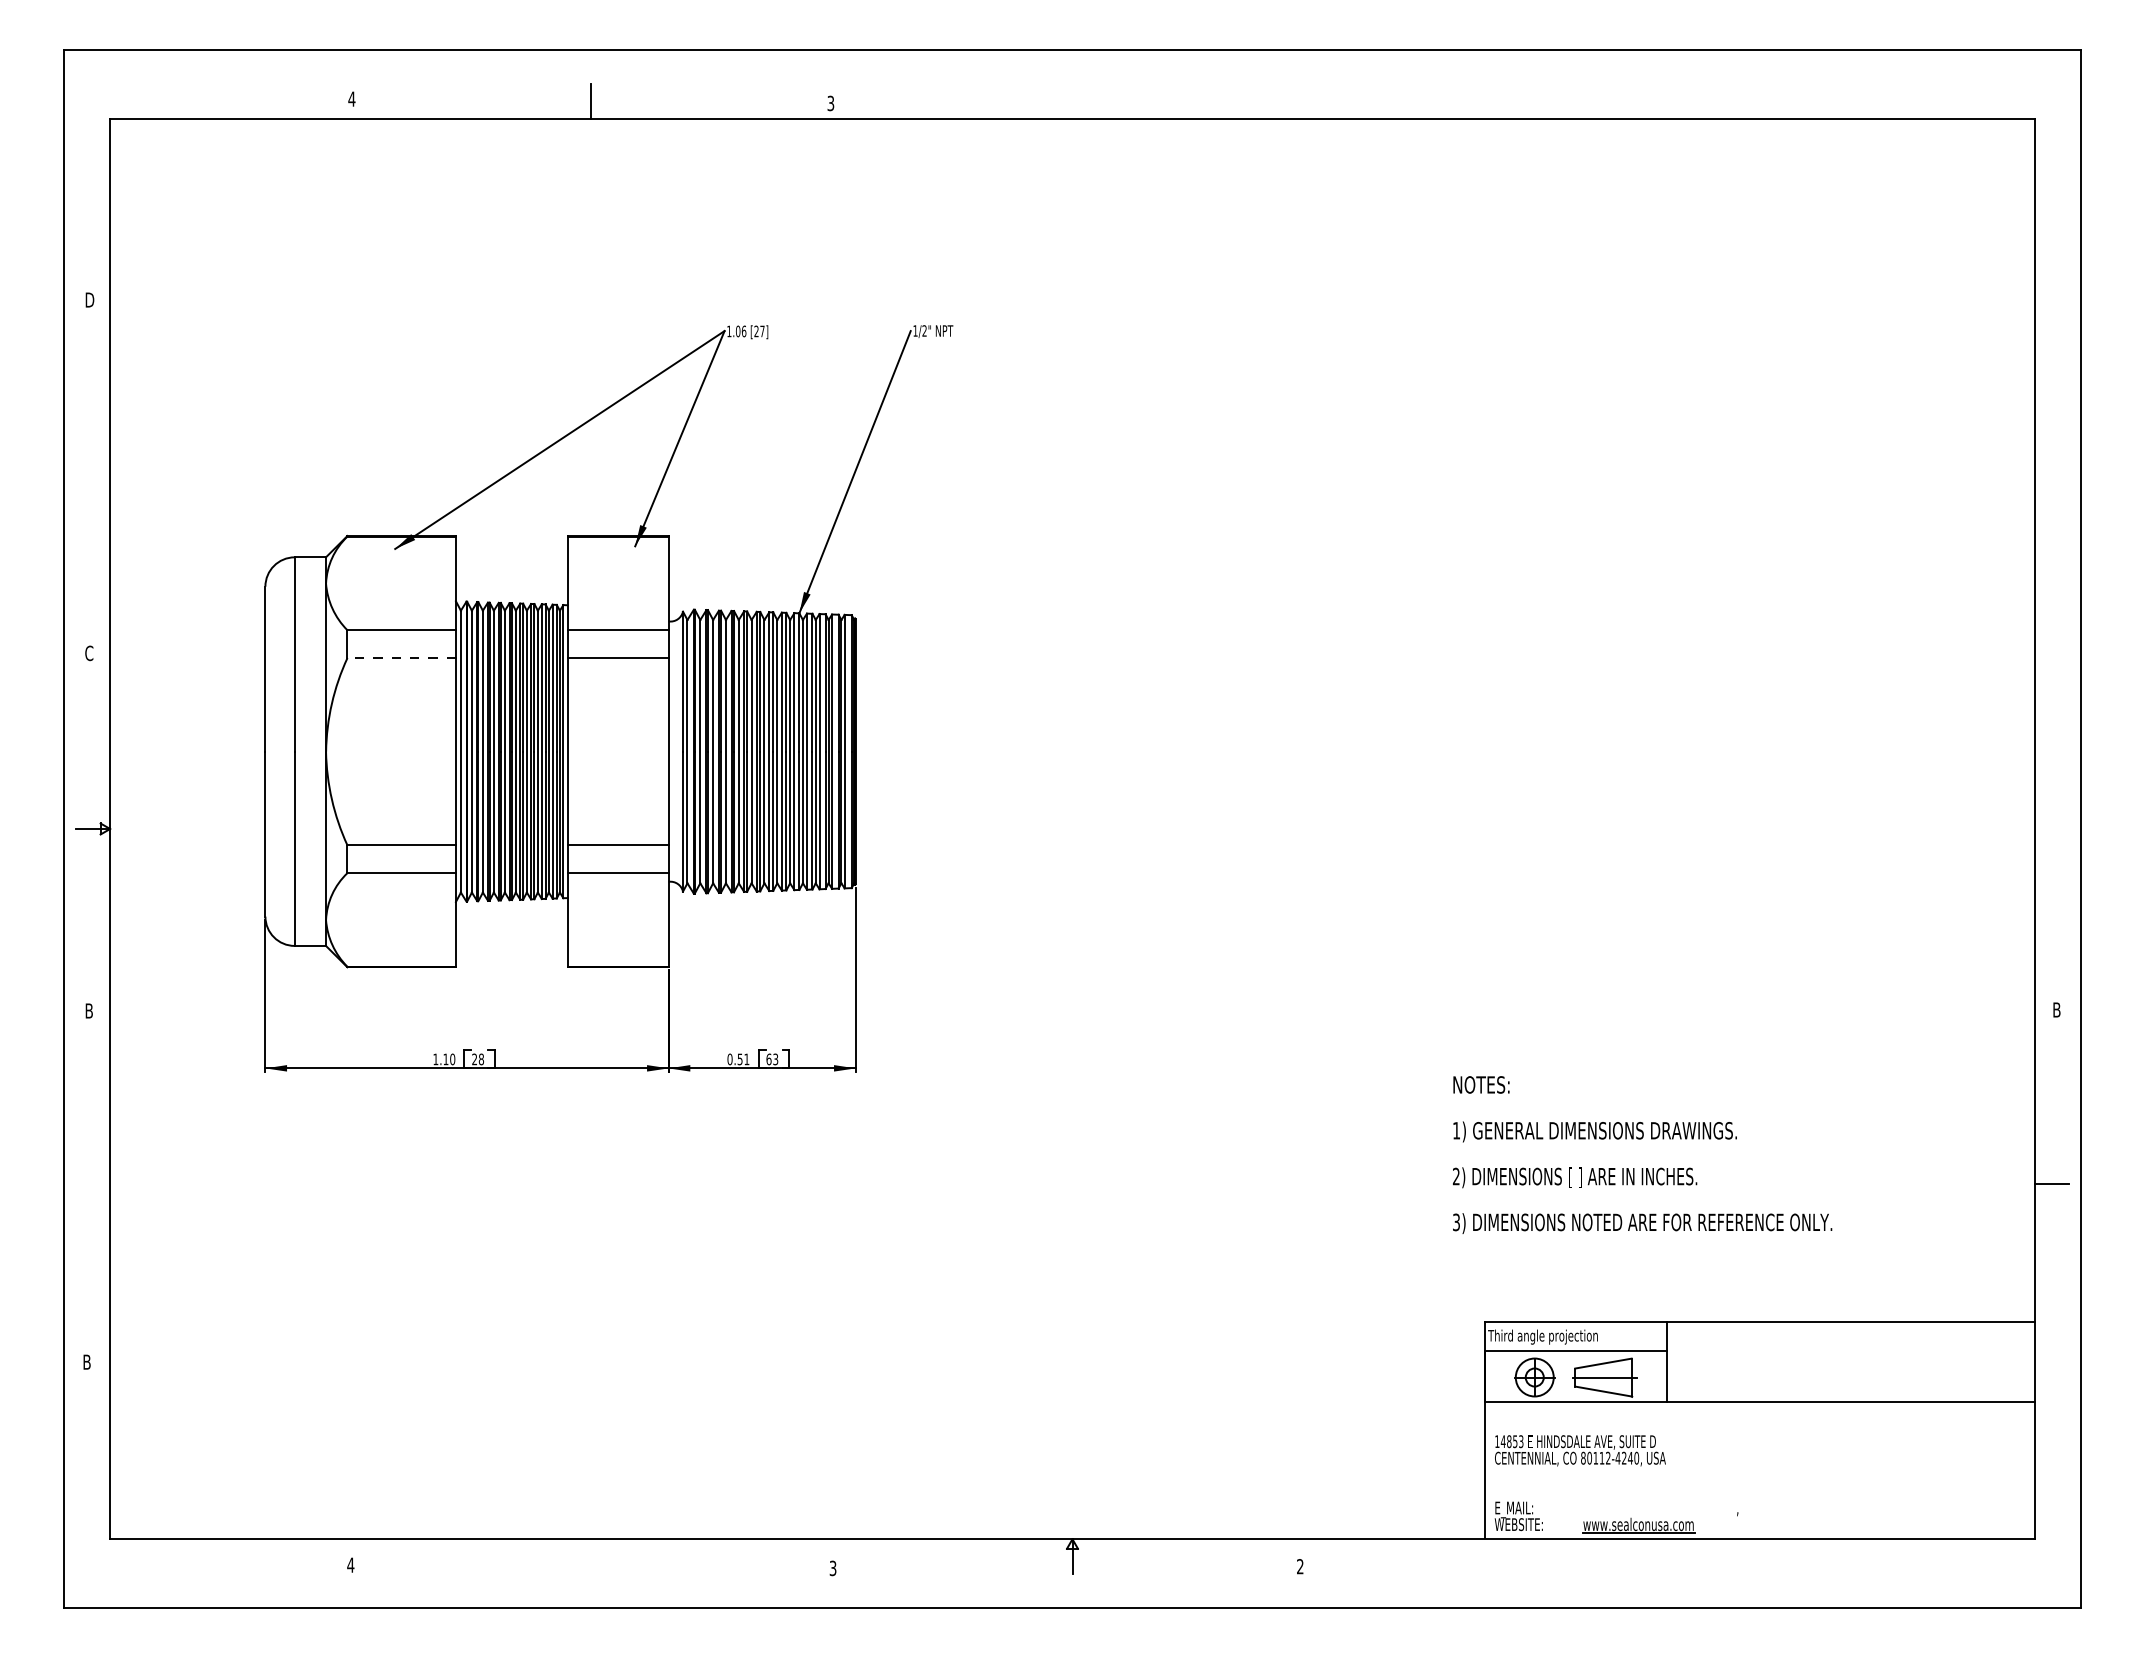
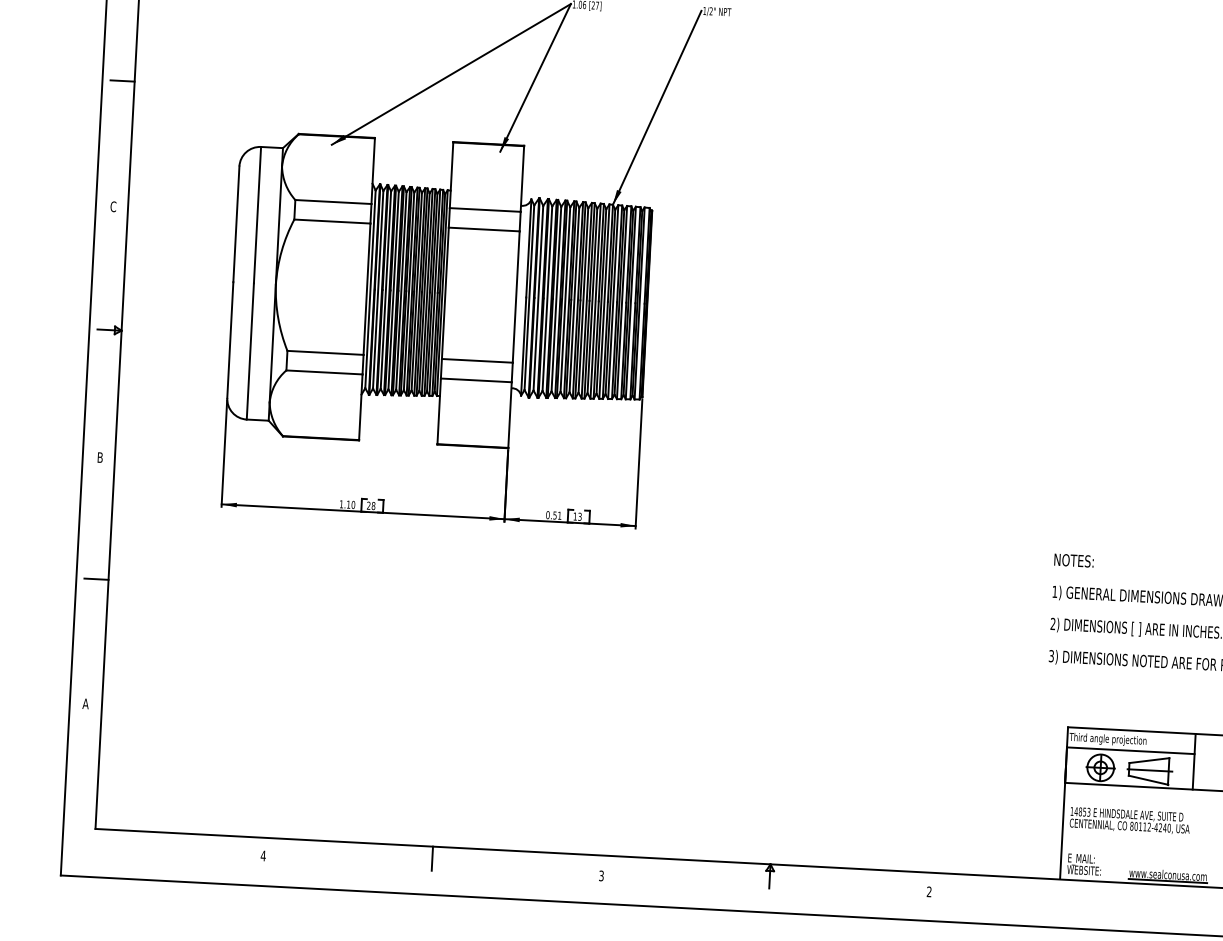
line: (92, 473) -> (122, 80), added
line: (401, 658) -> (332, 221), dashed -> solid
text: (768, 1059) -> (574, 516), 63 -> 13
line: (92, 1184) -> (96, 579), added
text: (86, 1361) -> (85, 703), B -> A
line: (591, 1556) -> (432, 858), added

